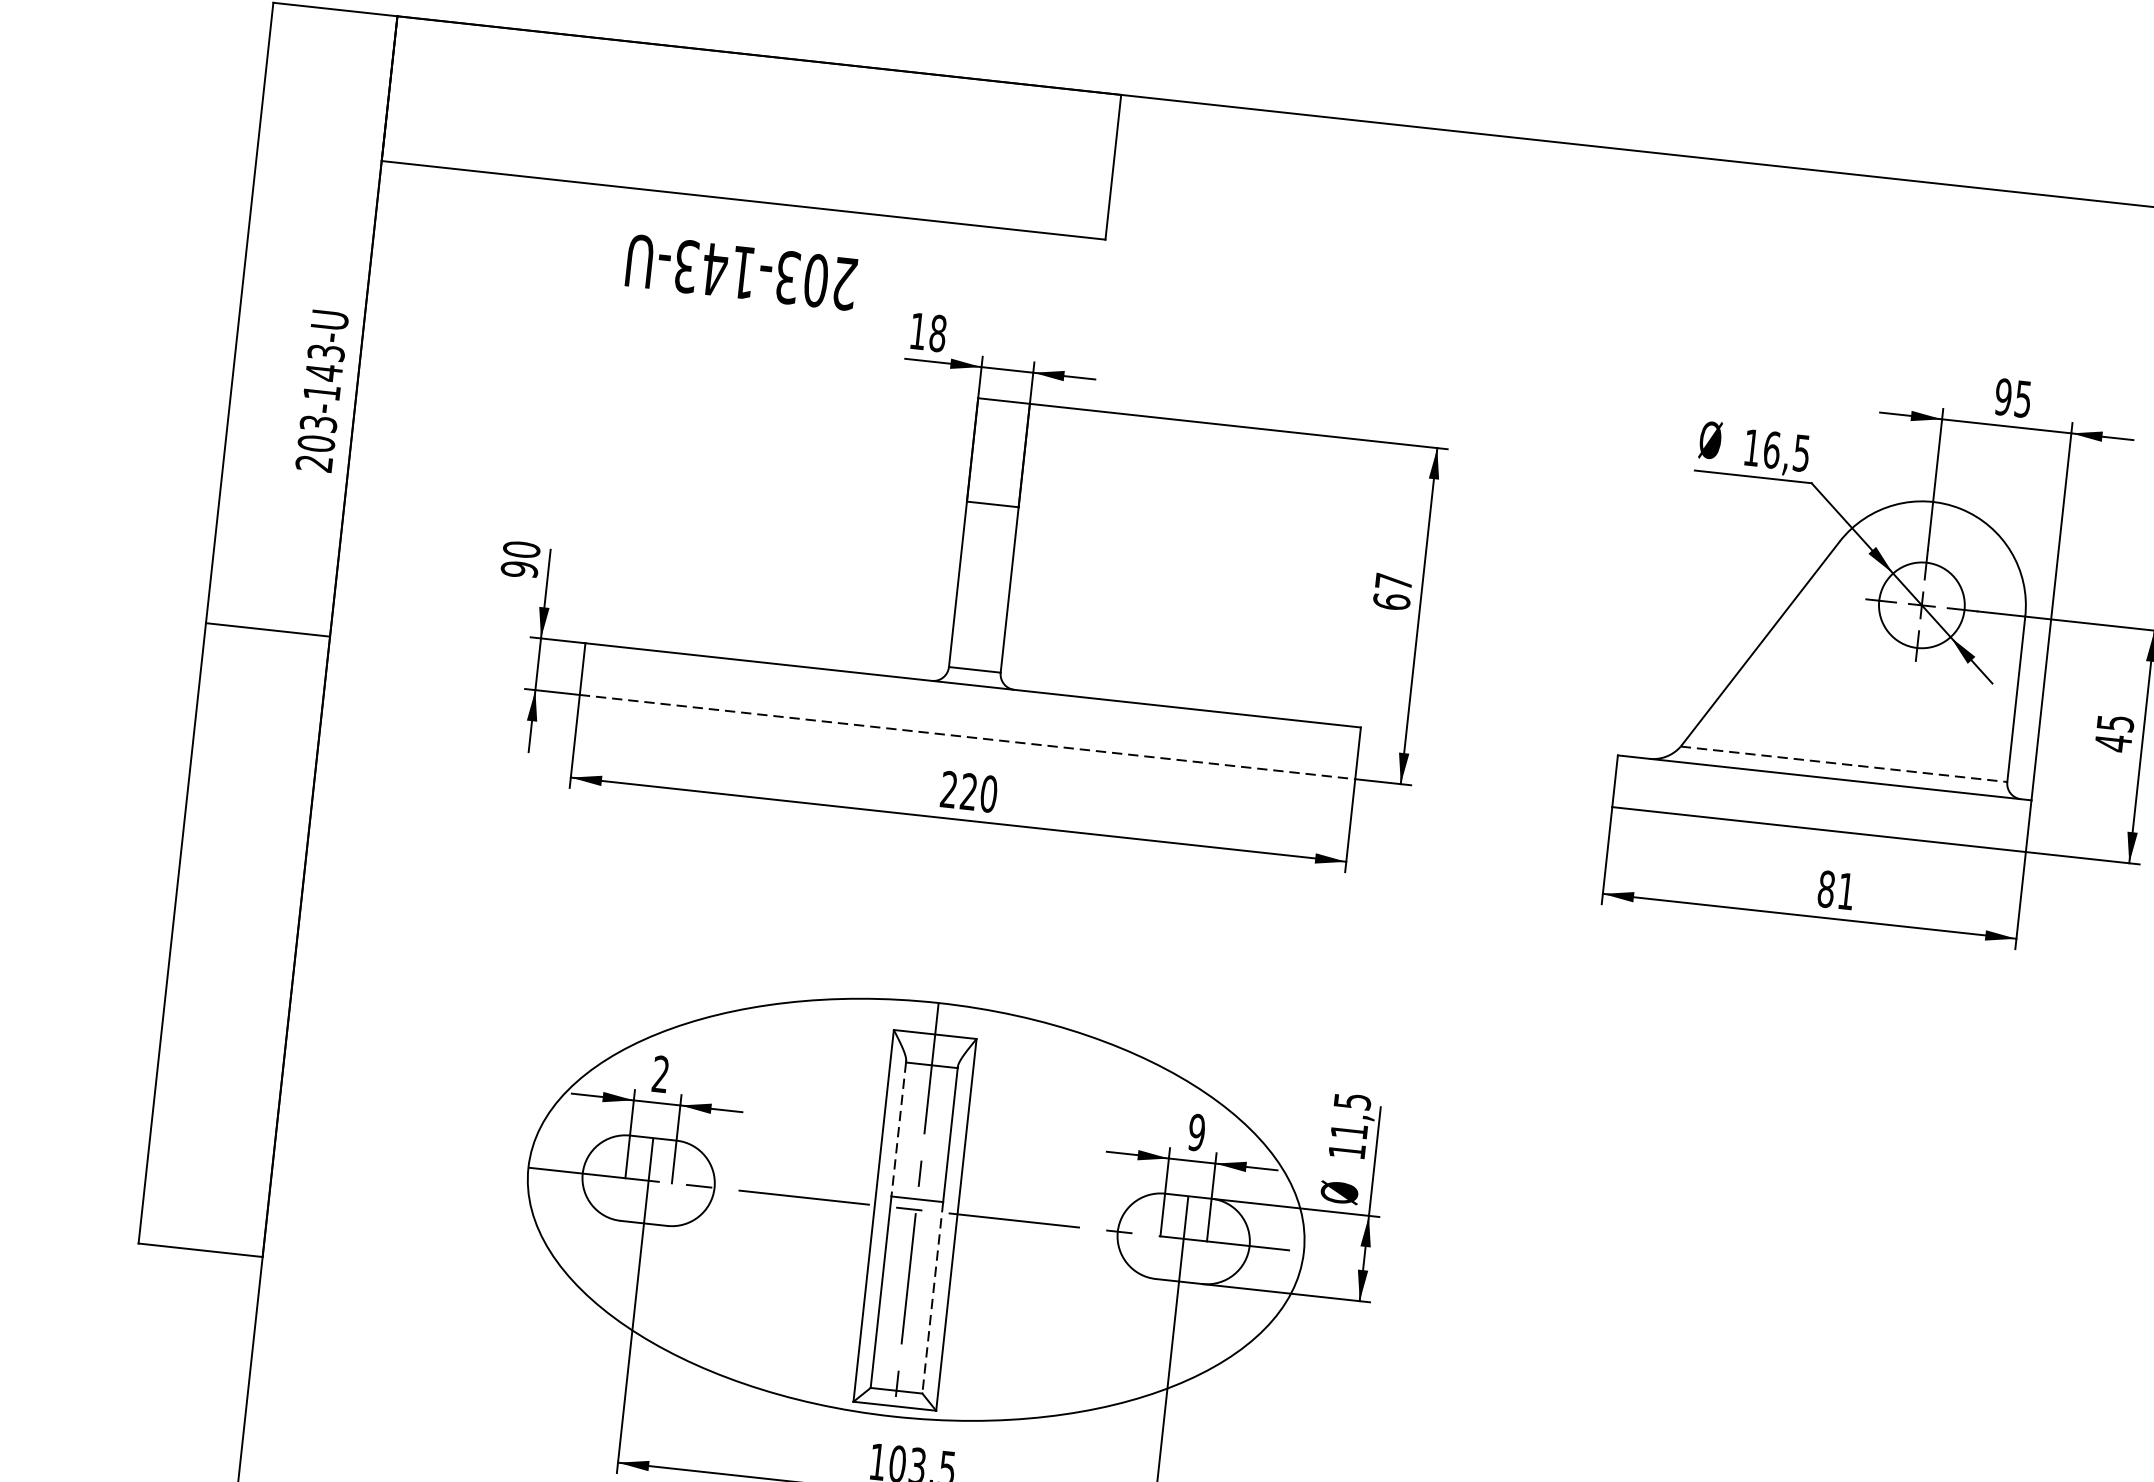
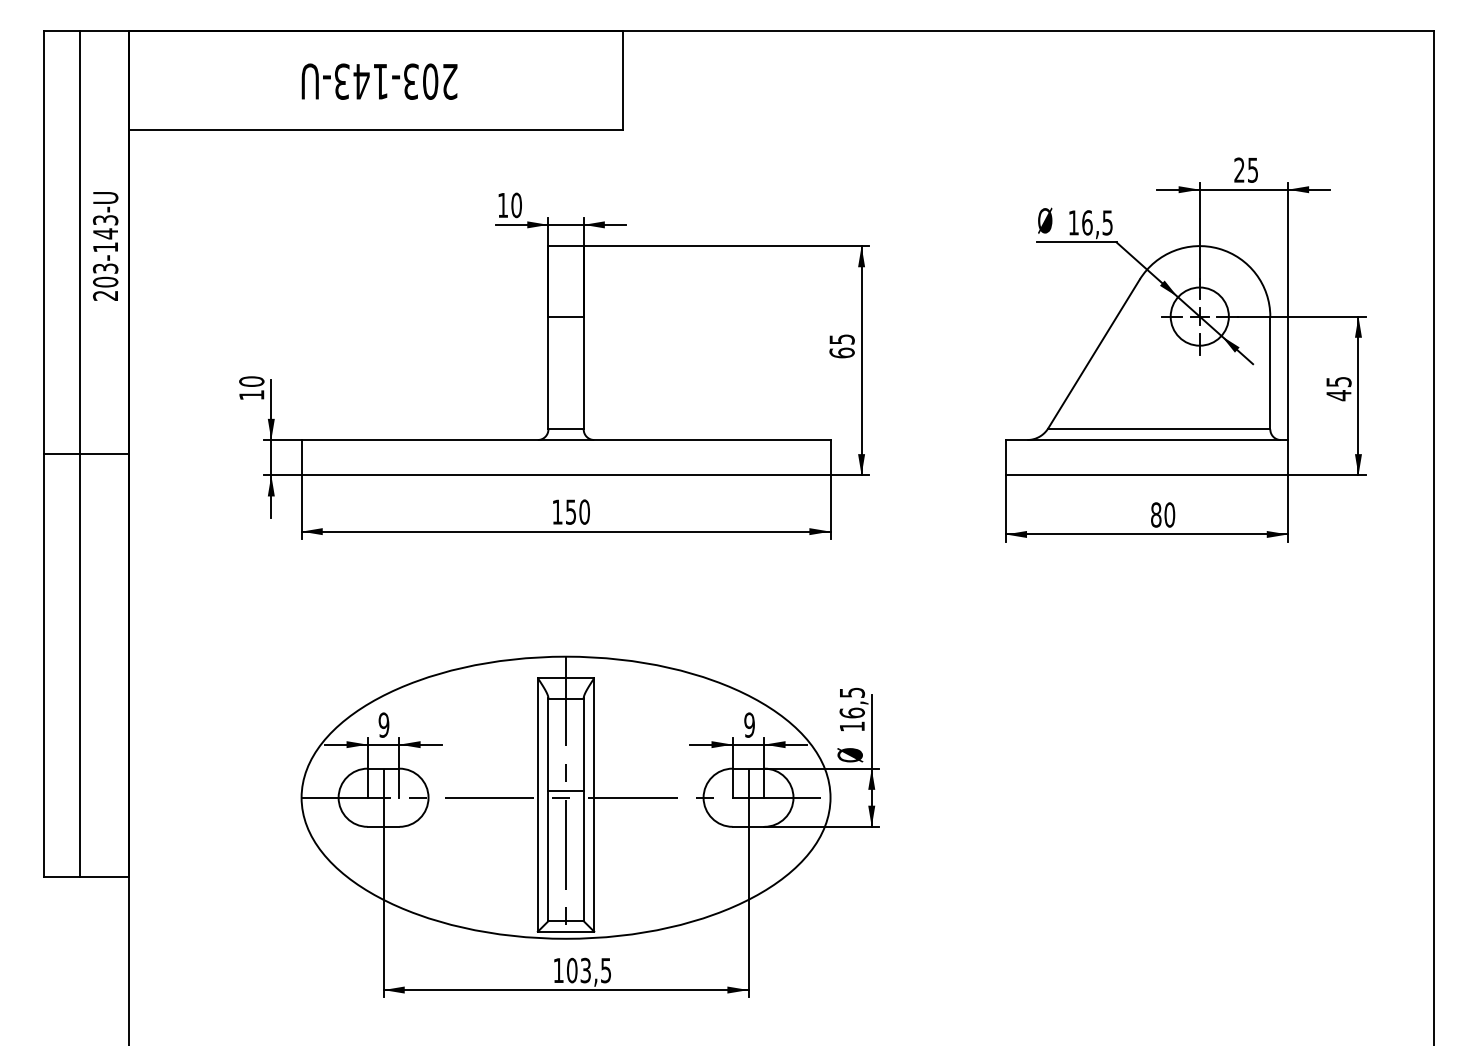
text: (741, 272) -> (379, 81), moved
text: (937, 333) -> (516, 205), 18 -> 10
text: (321, 391) -> (105, 246), moved
text: (2003, 396) -> (1239, 169), 95 -> 25
text: (519, 569) -> (251, 395), 90 -> 10
text: (1392, 581) -> (841, 339), 67 -> 65
line: (257, 629) -> (79, 454), added
line: (968, 737) -> (566, 475), dashed -> solid
line: (1844, 764) -> (1159, 429), dashed -> solid
text: (958, 789) -> (563, 511), 220 -> 150
text: (1845, 890) -> (1169, 514), 81 -> 80
text: (660, 1073) -> (383, 724), 2 -> 9
line: (898, 1128) -> (548, 744), dashed -> solid
text: (1348, 1130) -> (851, 712), 11,5 -> 16,5
line: (932, 1298) -> (583, 856), dashed -> solid

